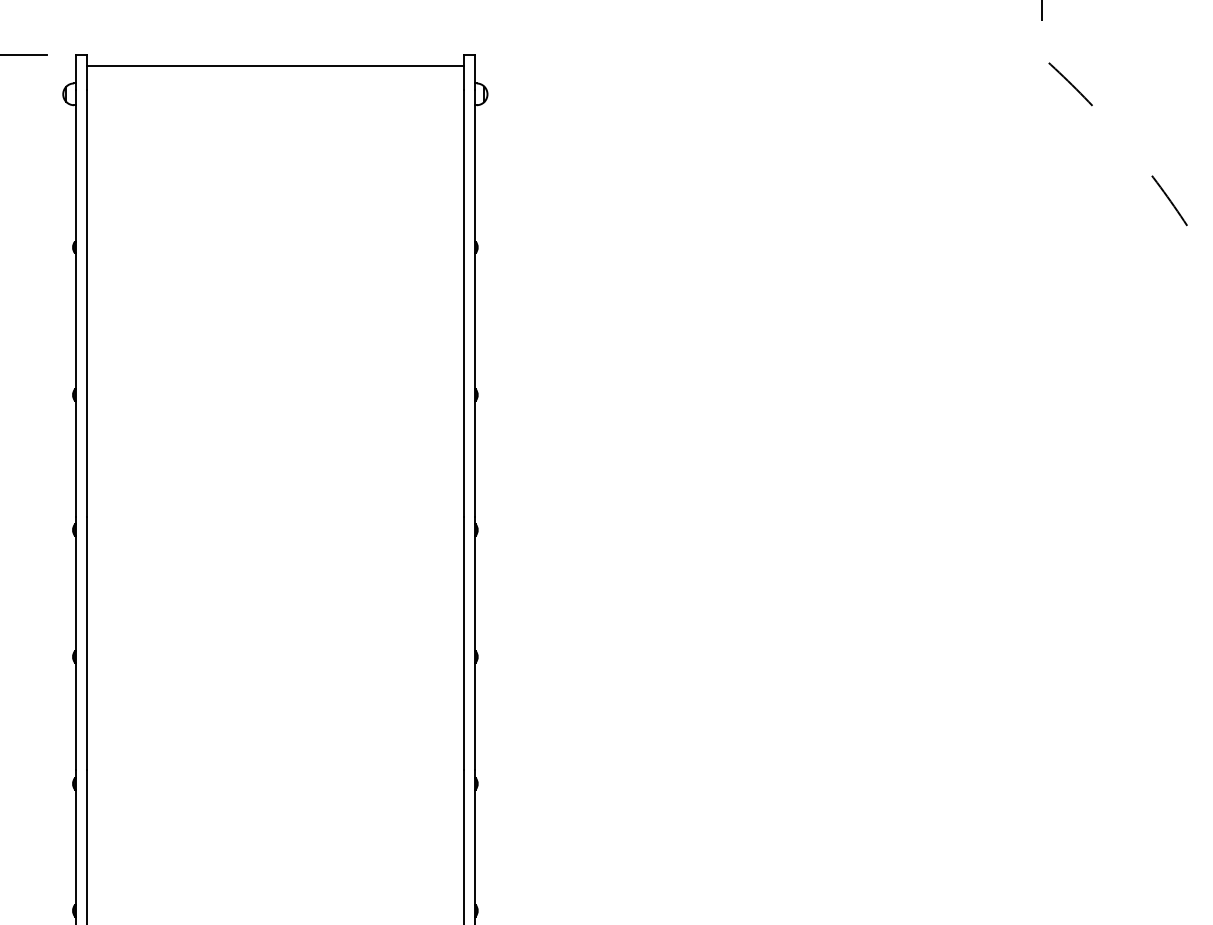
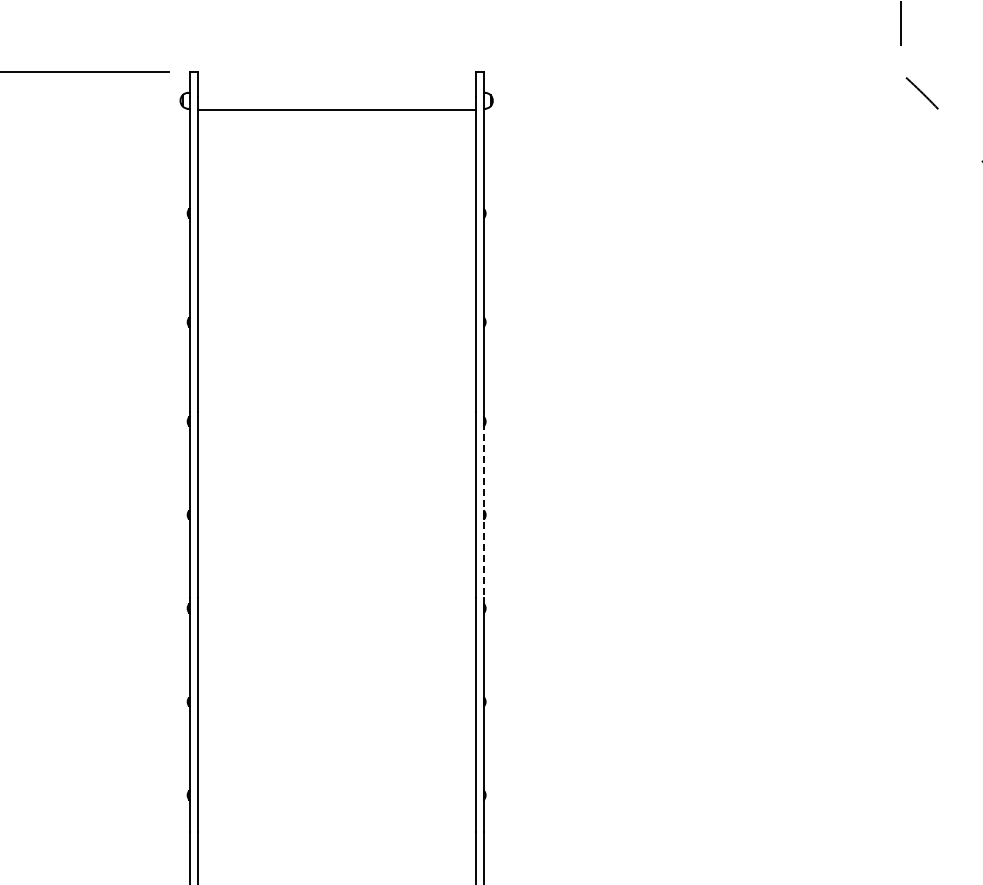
line: (275, 65) -> (336, 109), moved
line: (474, 644) -> (483, 505), solid -> dashed

